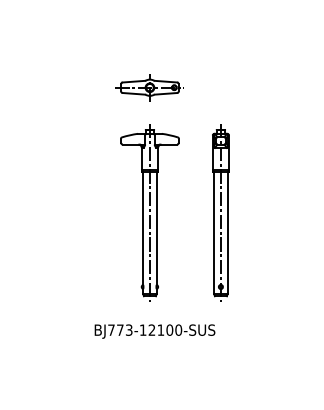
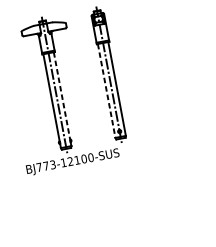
line: (156, 228) -> (61, 95), solid -> dashed
line: (214, 233) -> (107, 91), solid -> dashed
text: (154, 331) -> (72, 162), moved

